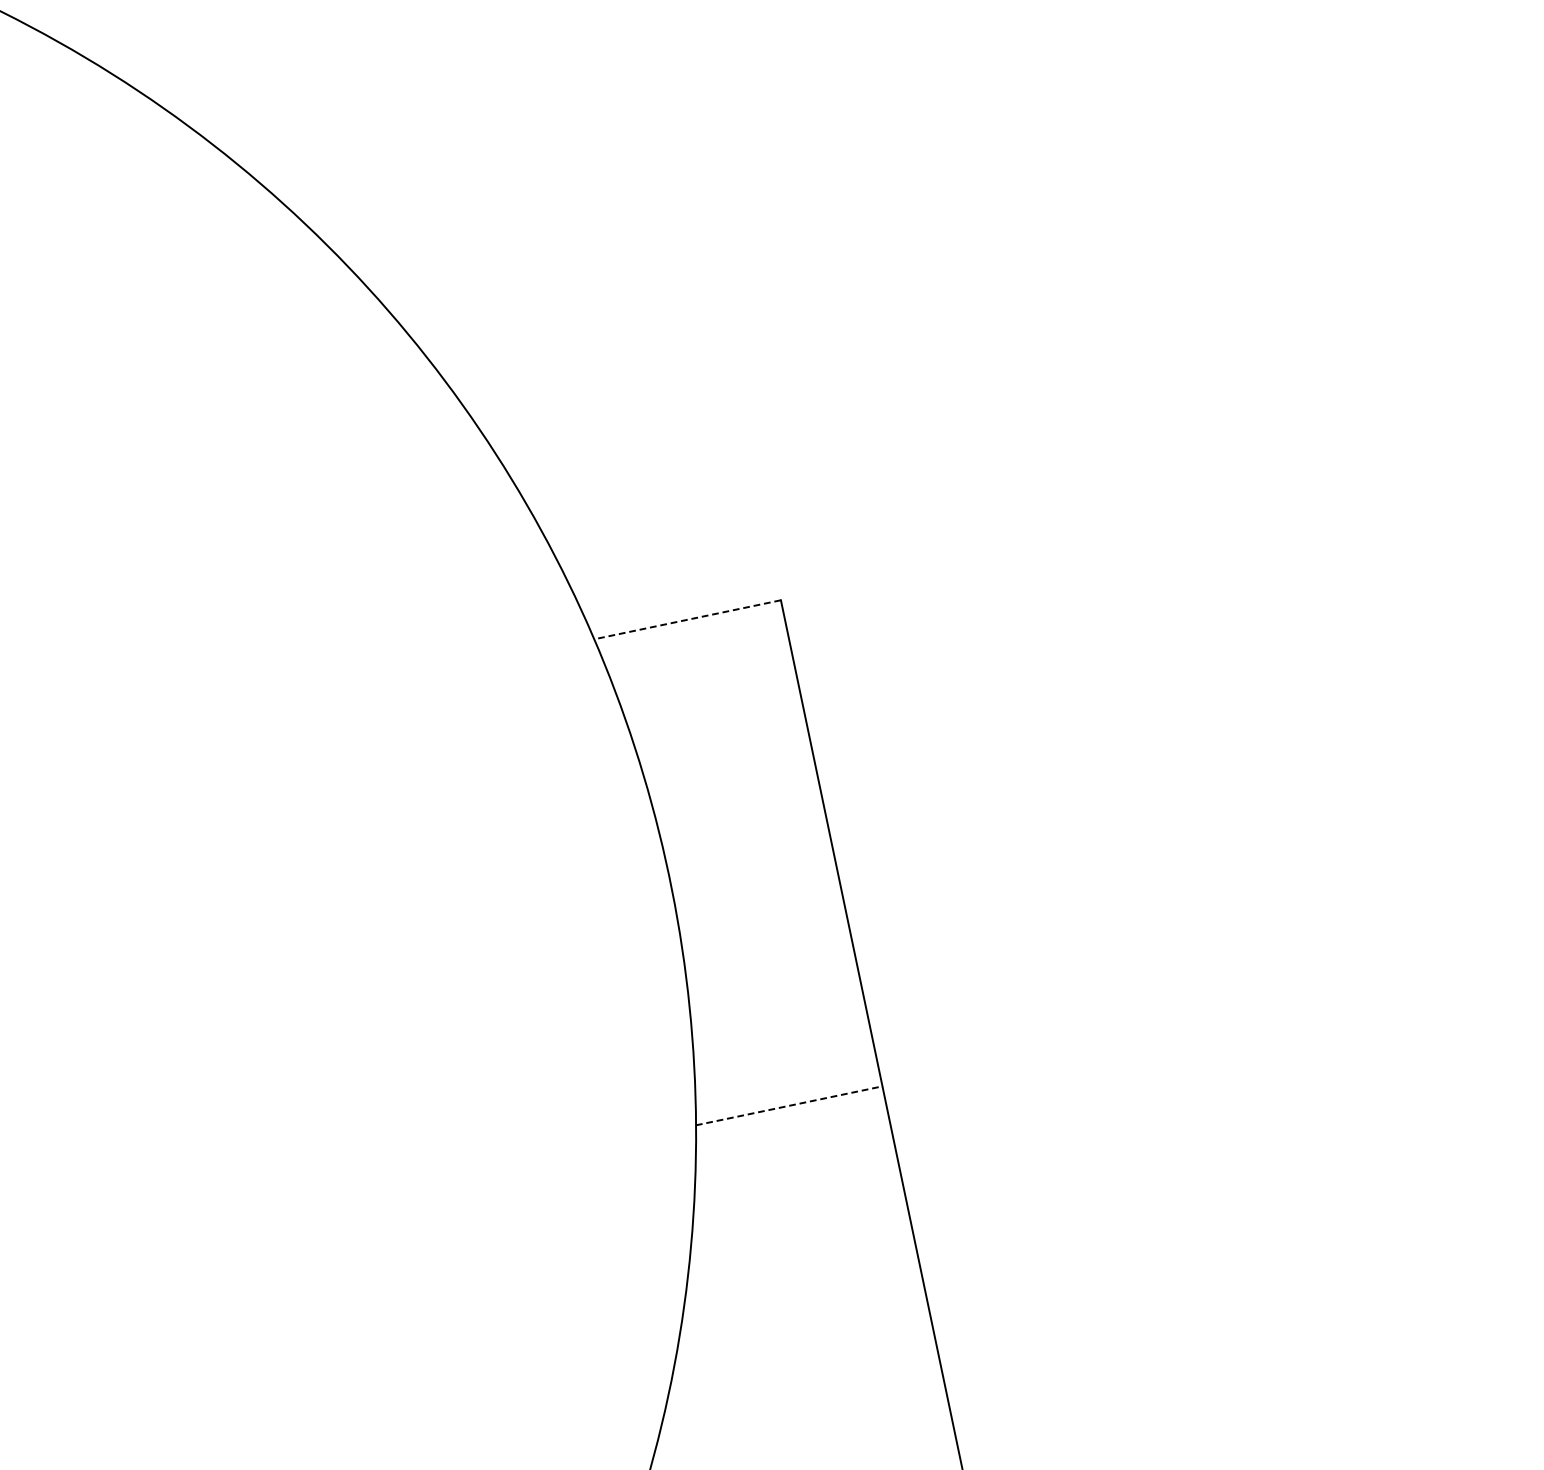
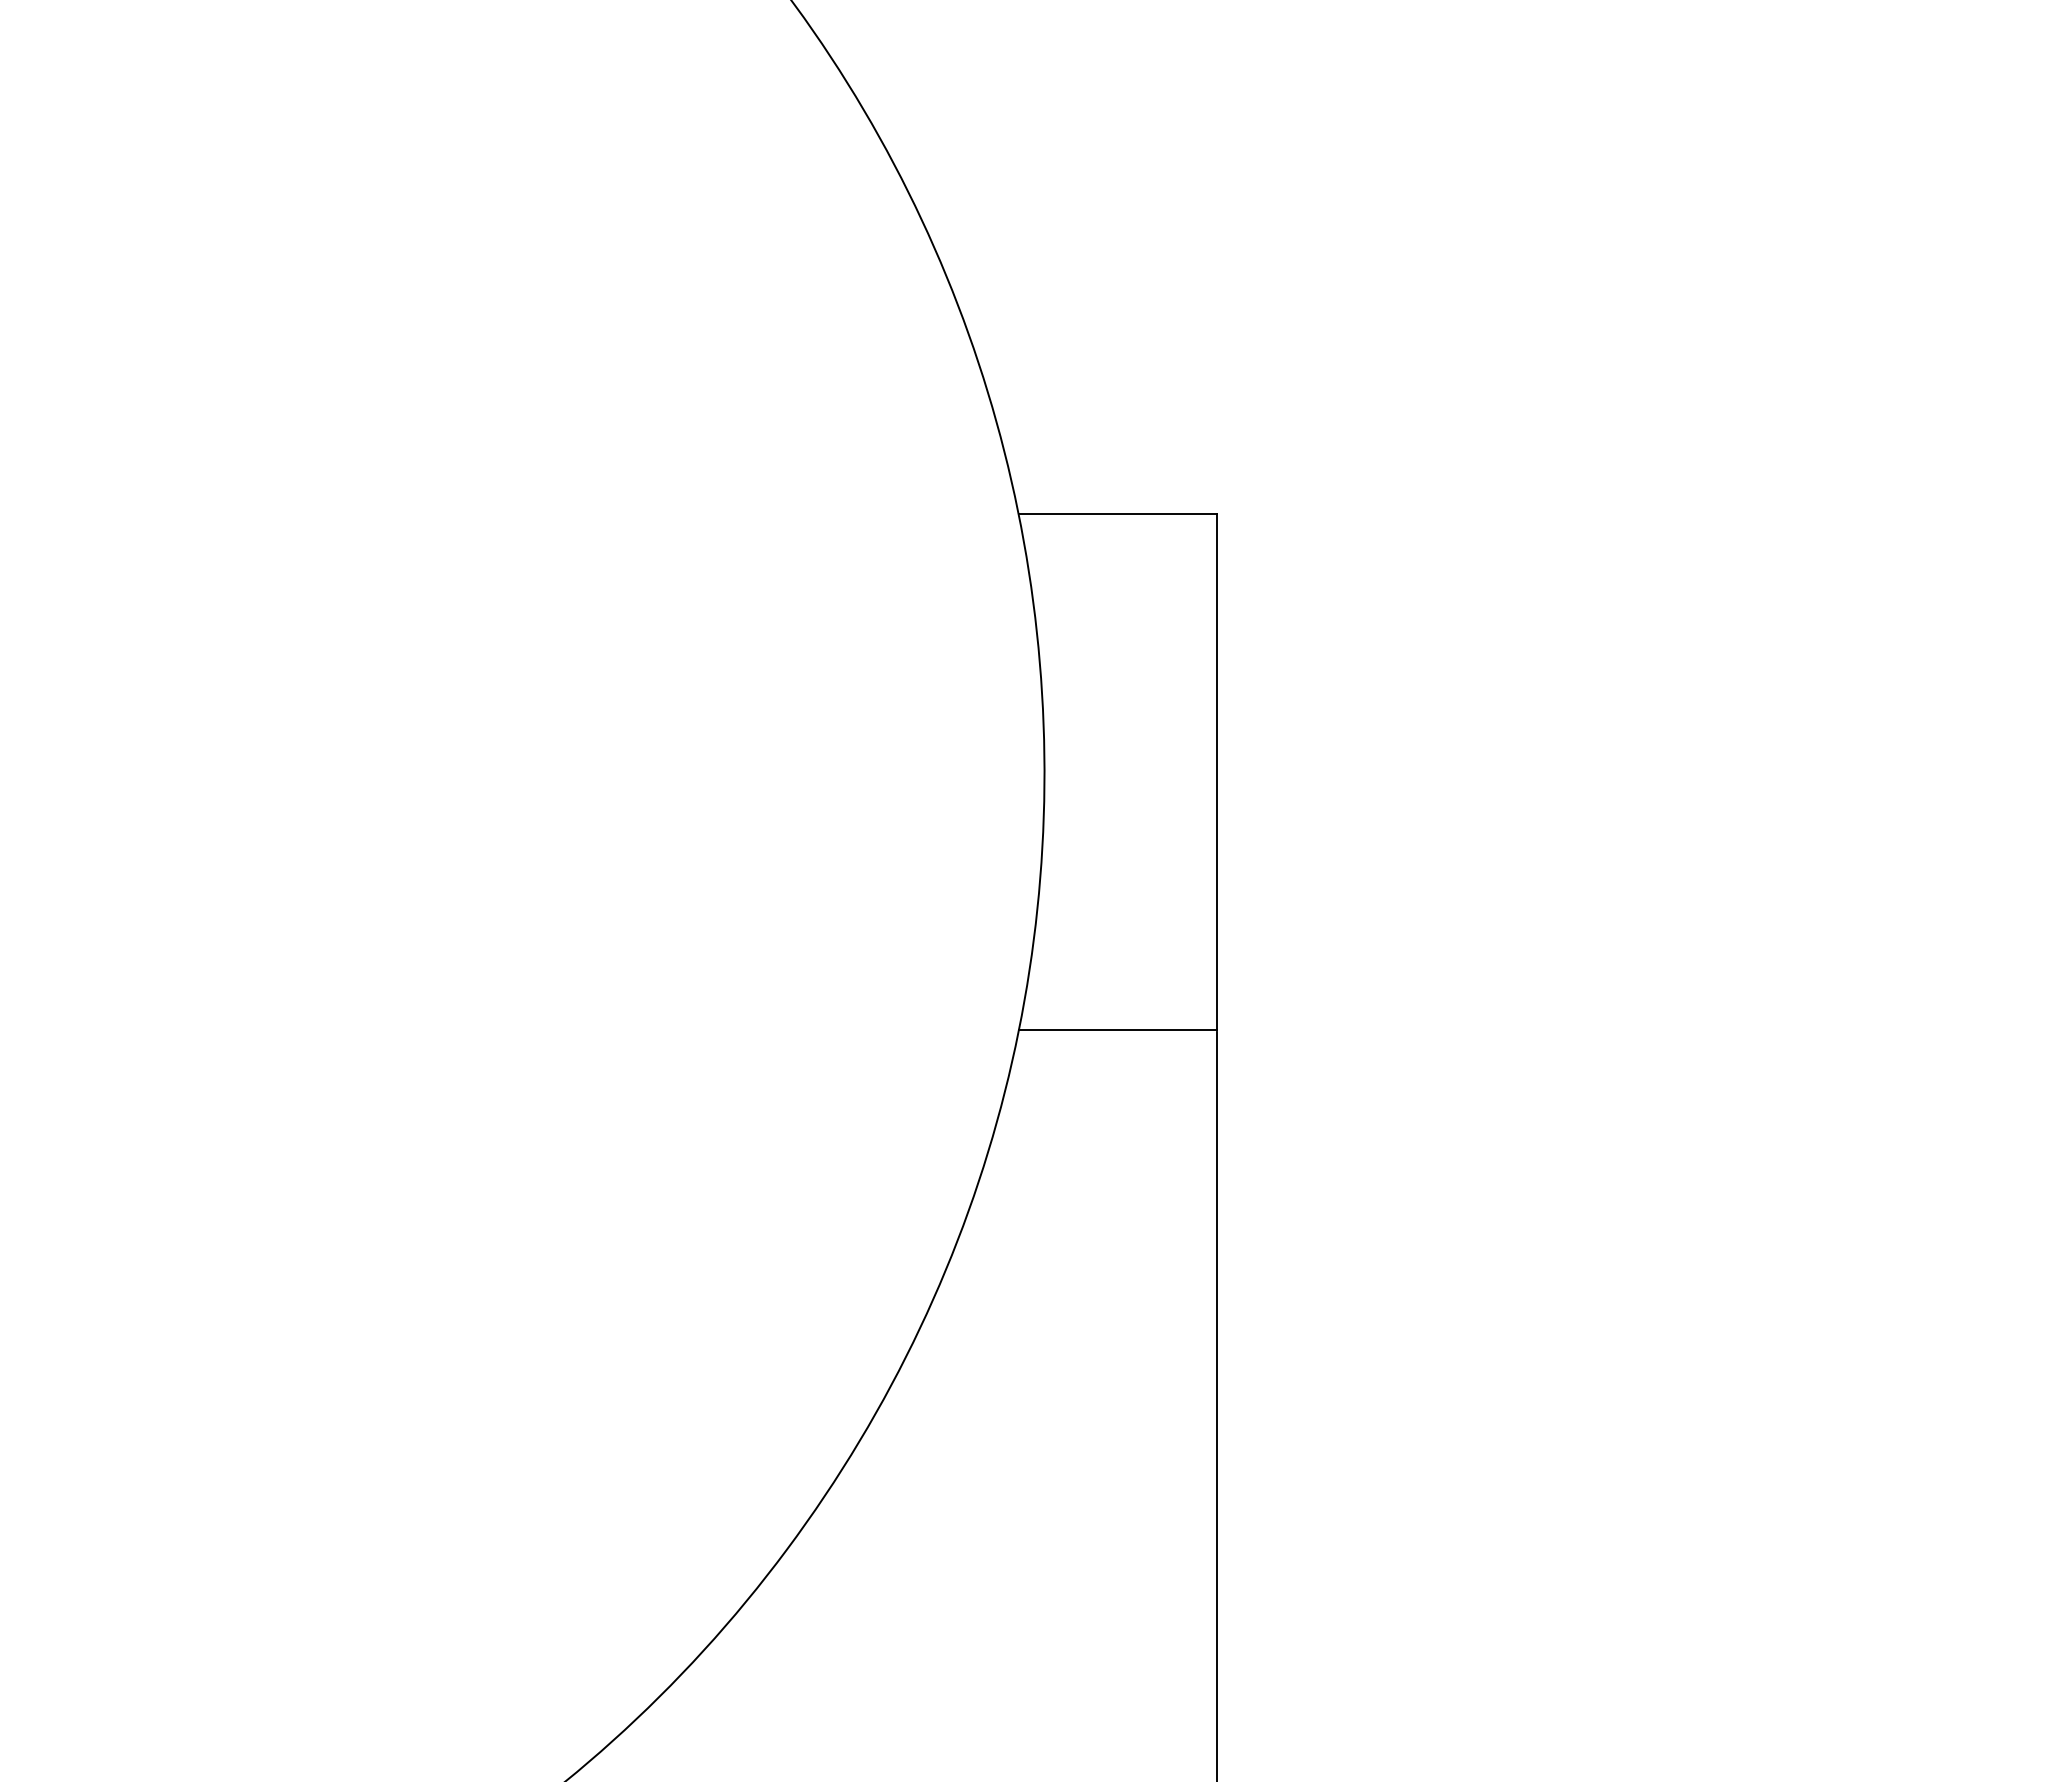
line: (687, 620) -> (1117, 514), dashed -> solid
line: (789, 1105) -> (1118, 1030), dashed -> solid

